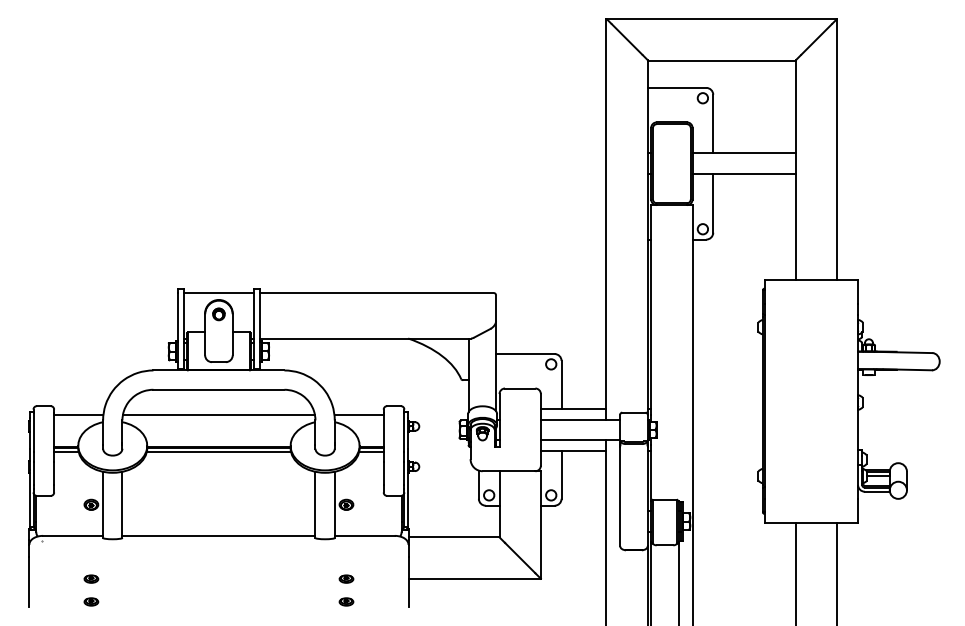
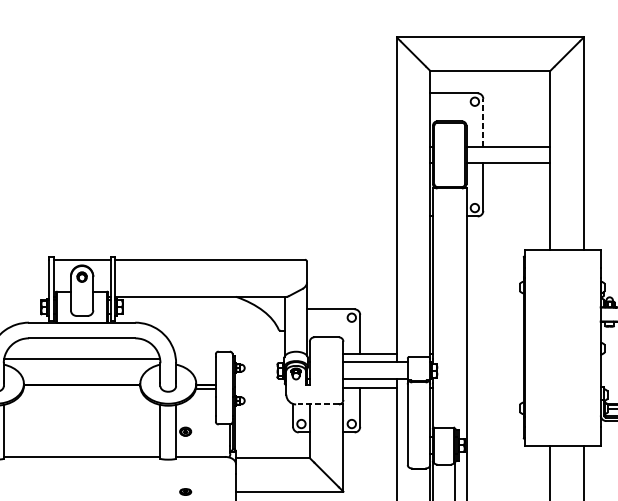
line: (713, 123) -> (483, 122), solid -> dashed
line: (358, 415) -> (195, 359), removed
line: (218, 452) -> (81, 389), removed
line: (508, 471) -> (317, 404), solid -> dashed

